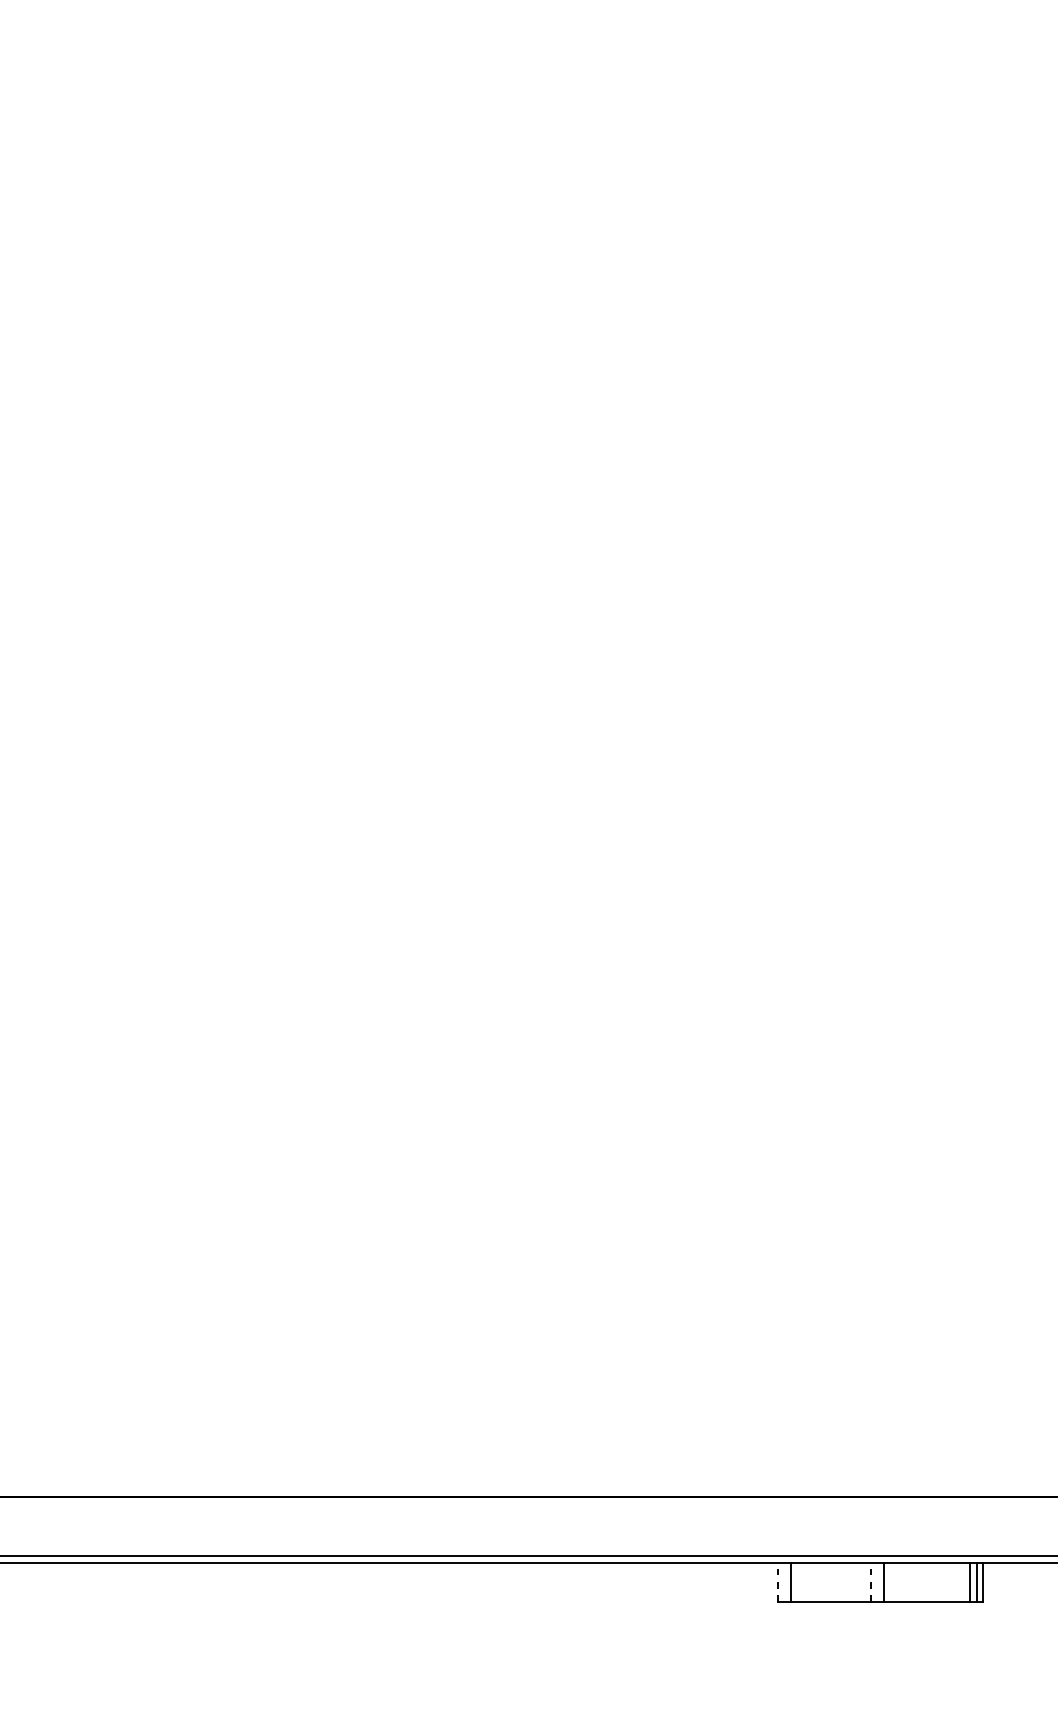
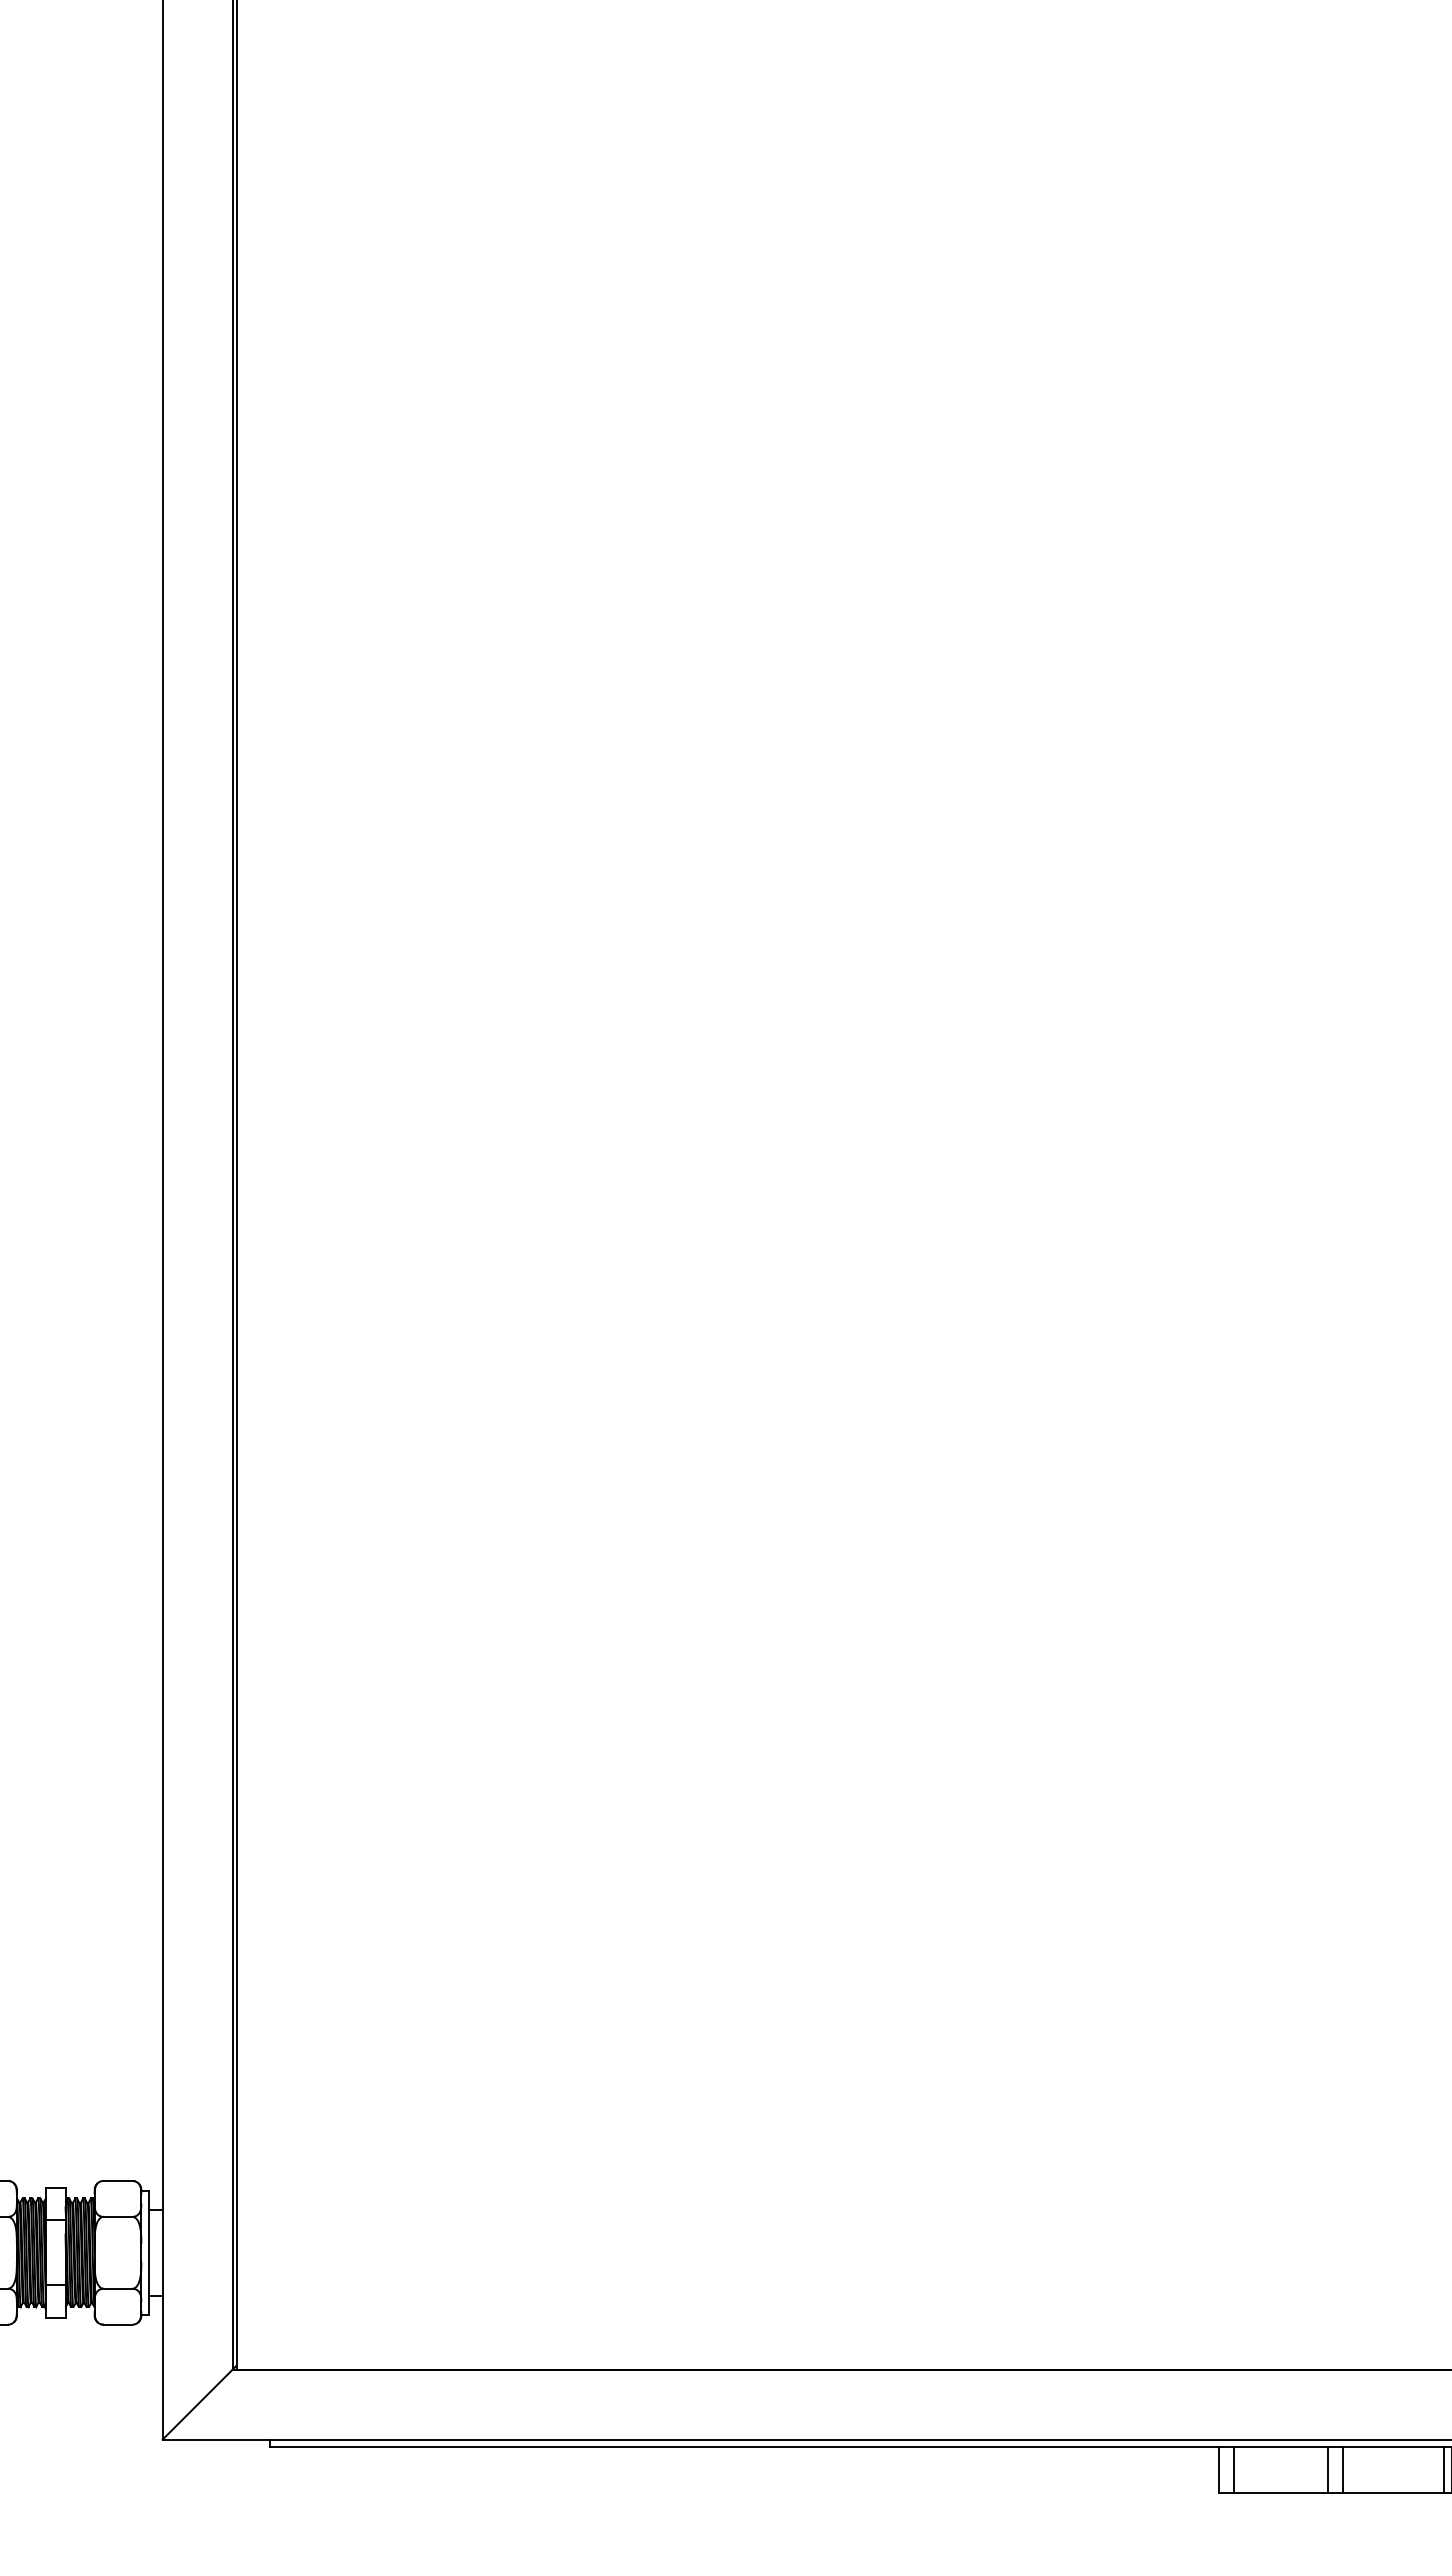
line: (777, 1582) -> (1218, 2470), dashed -> solid
line: (870, 1582) -> (1327, 2470), dashed -> solid

